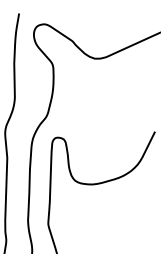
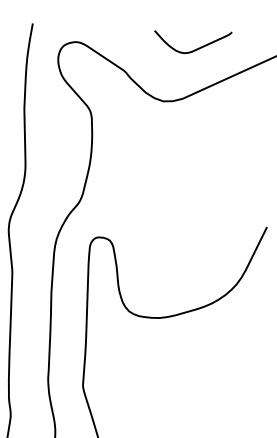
curve: (114, 27) -> (197, 47), added

